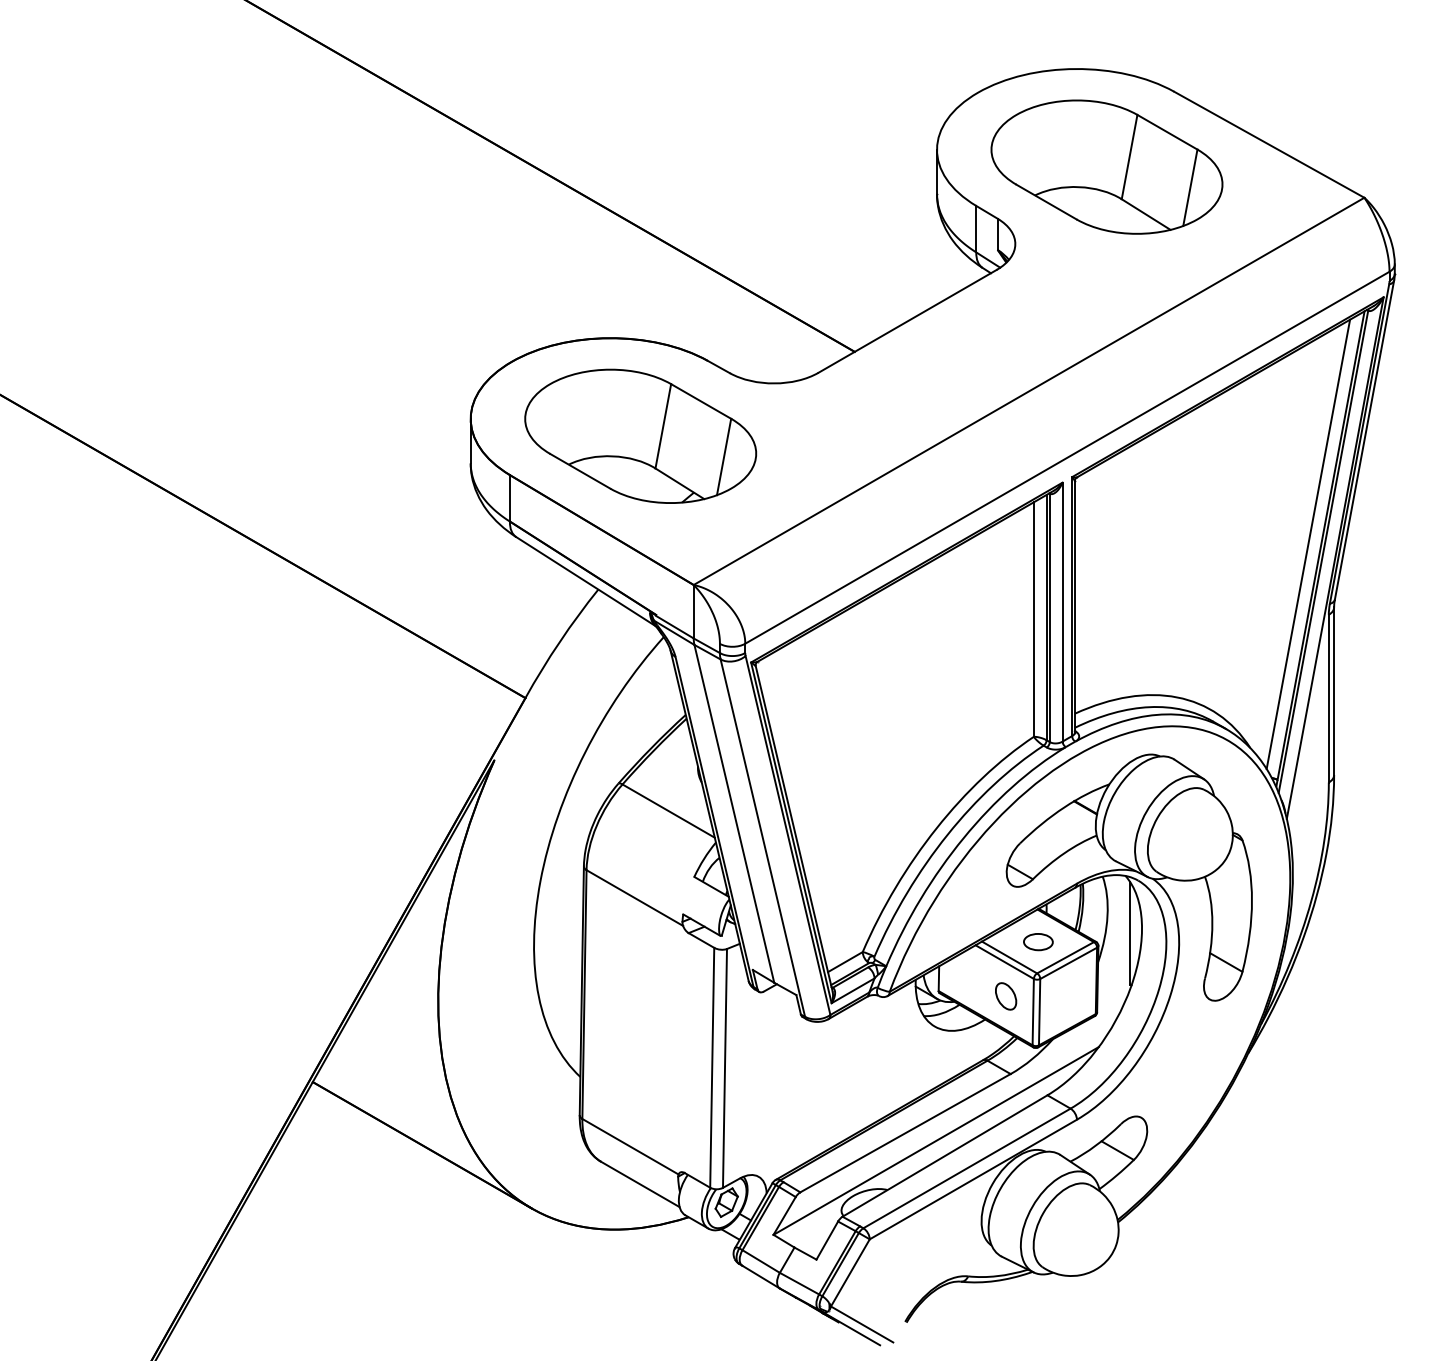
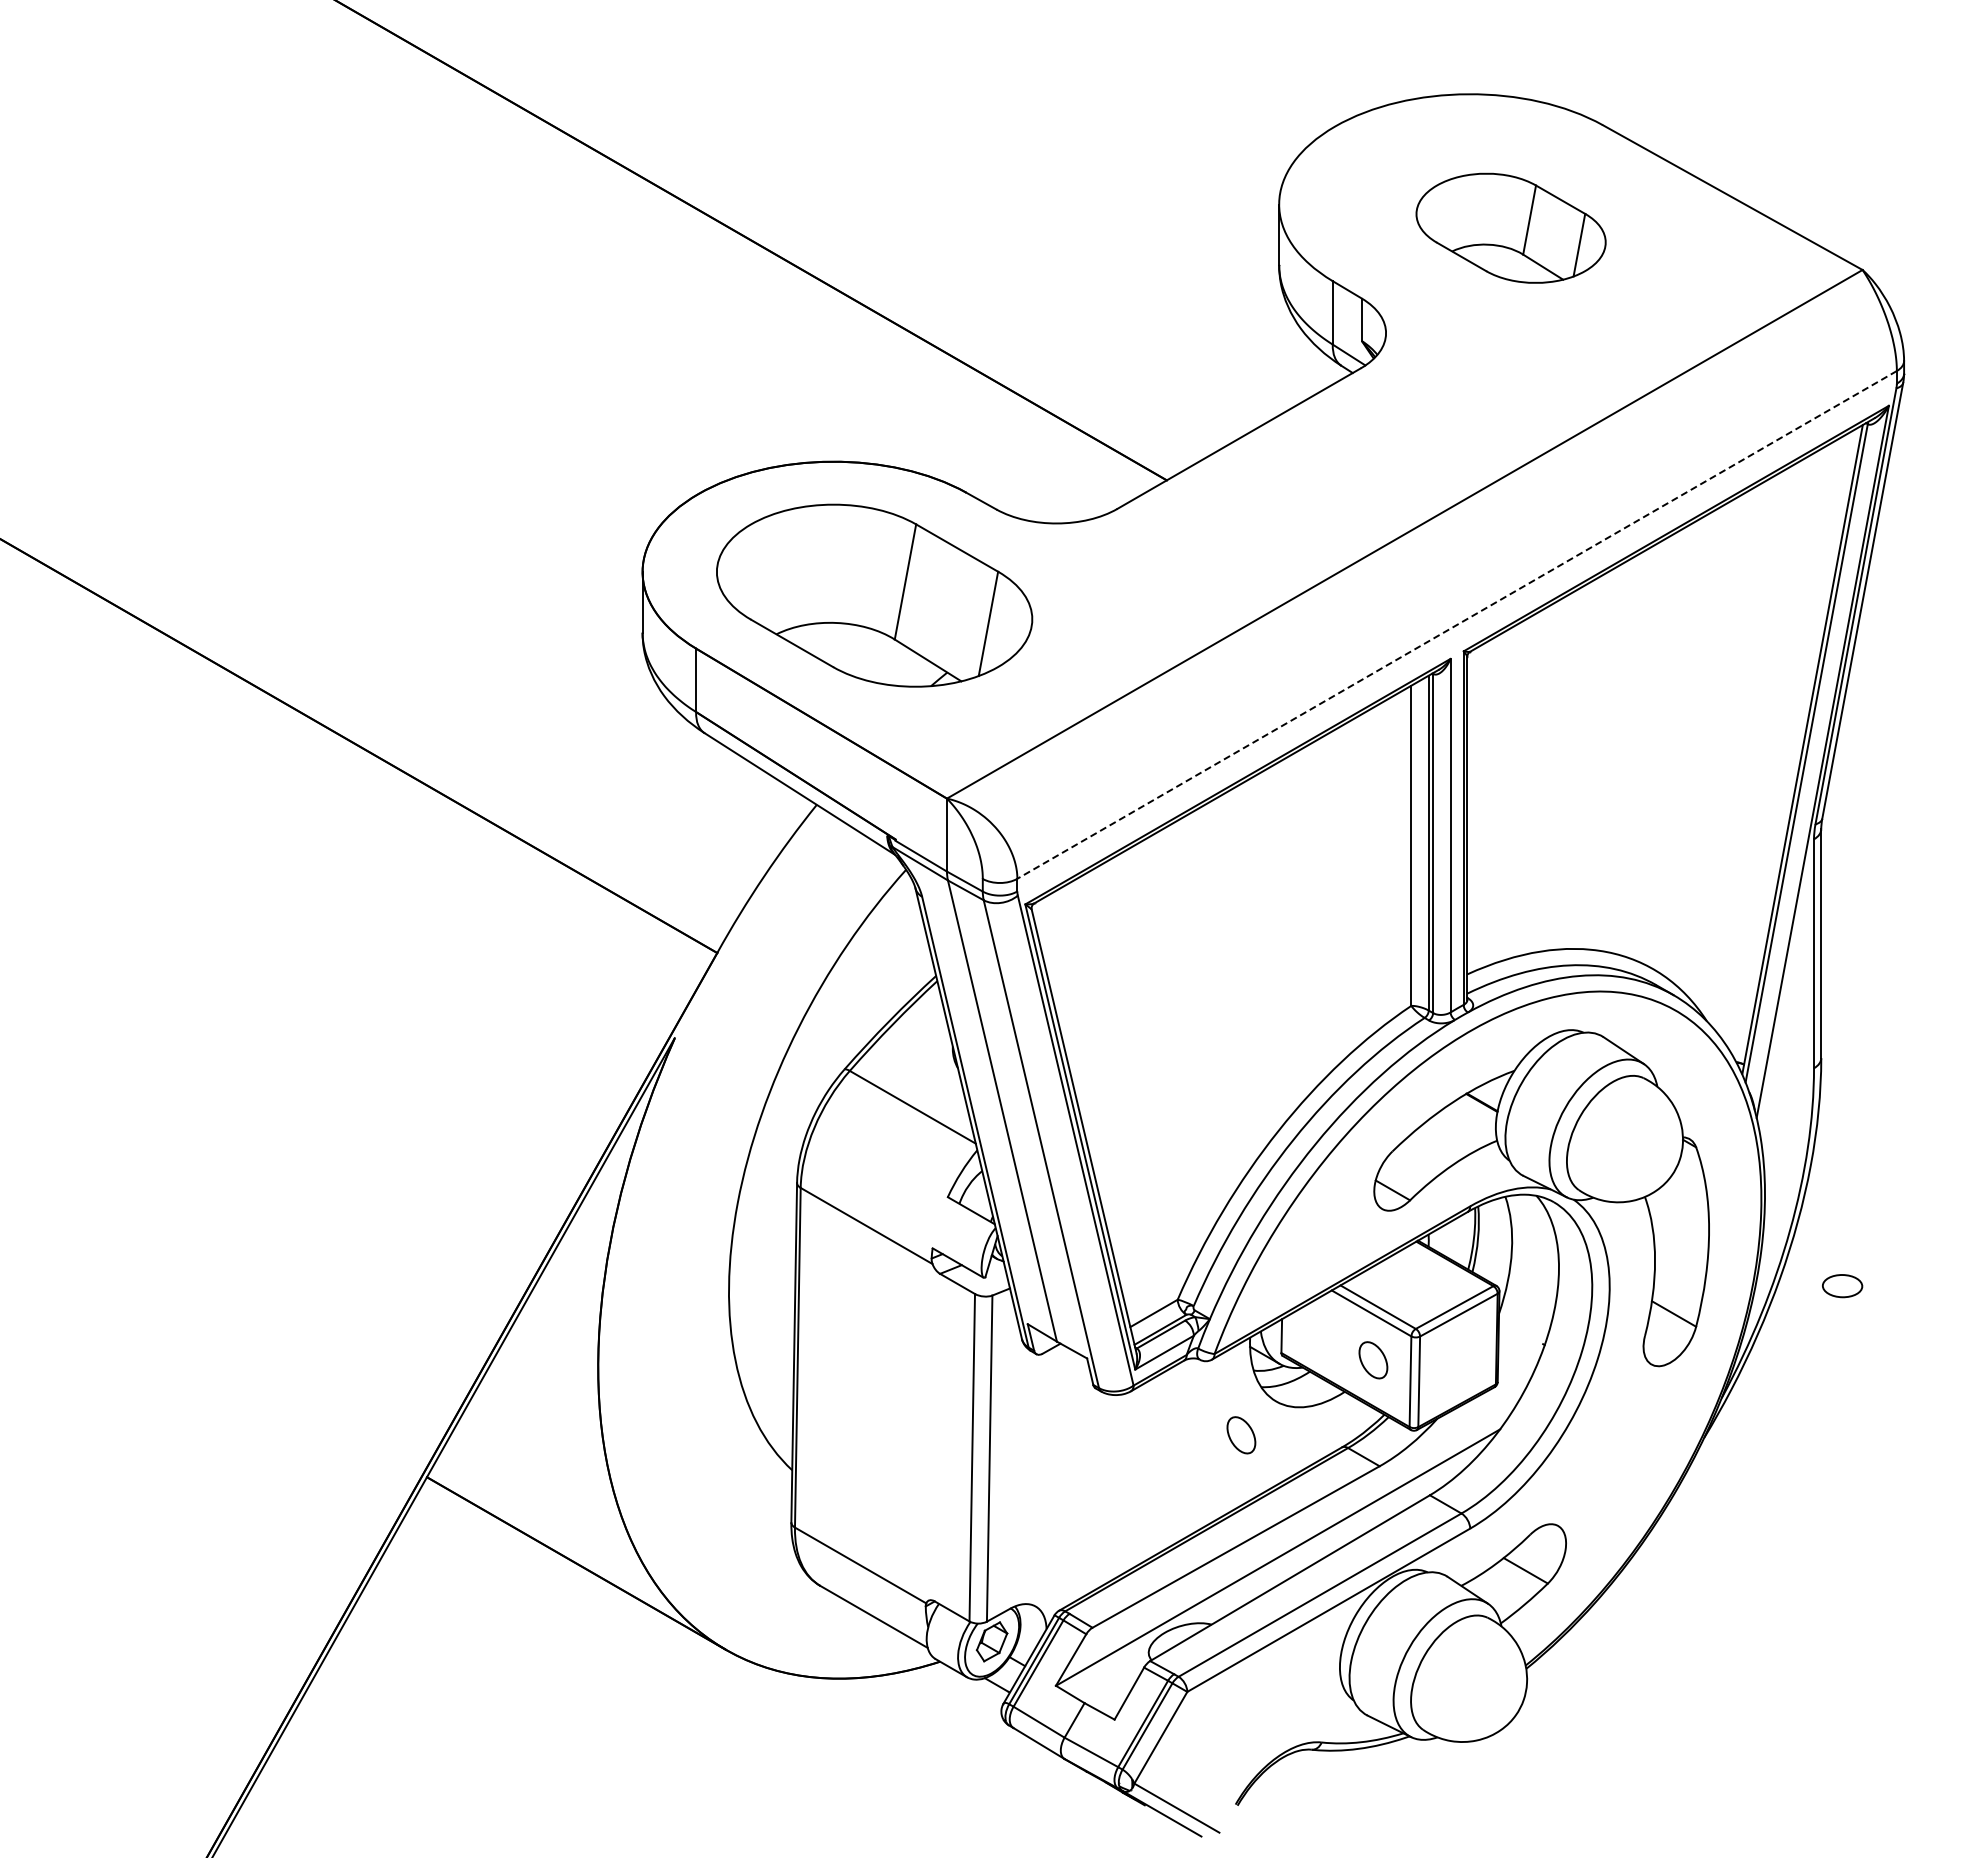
part: (1106, 167) -> (1510, 228), size x0.6
line: (1067, 457) -> (1457, 624), solid -> dashed
line: (1308, 543) -> (1786, 742), removed
line: (1130, 933) -> (1543, 1274), removed
part: (1038, 942) -> (1842, 1286), moved
part: (909, 1051) -> (1241, 1435), added

